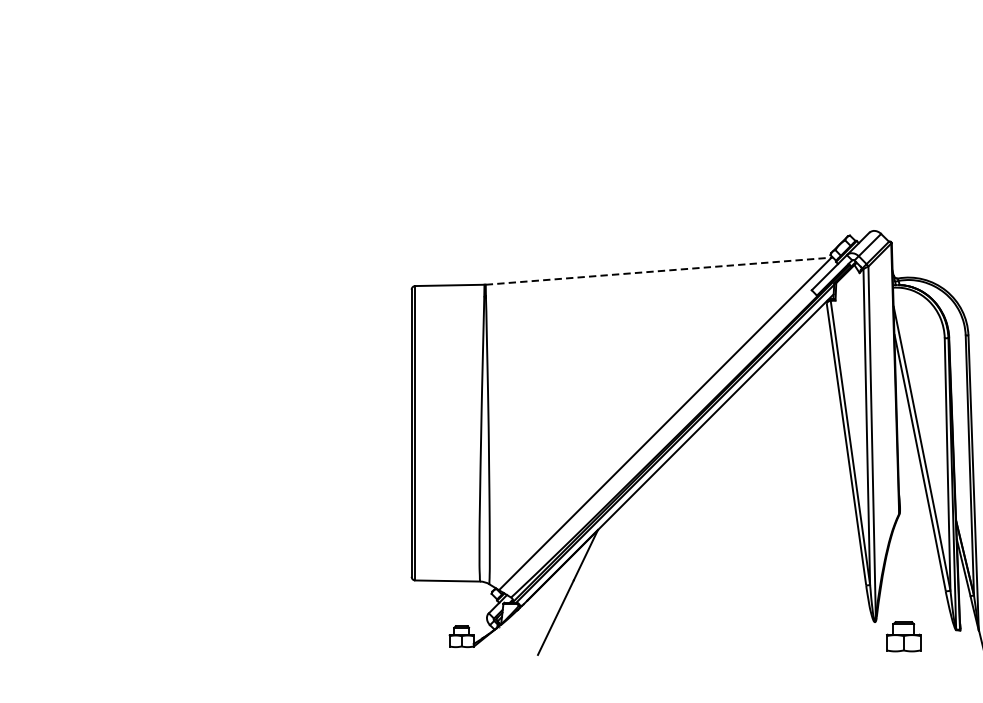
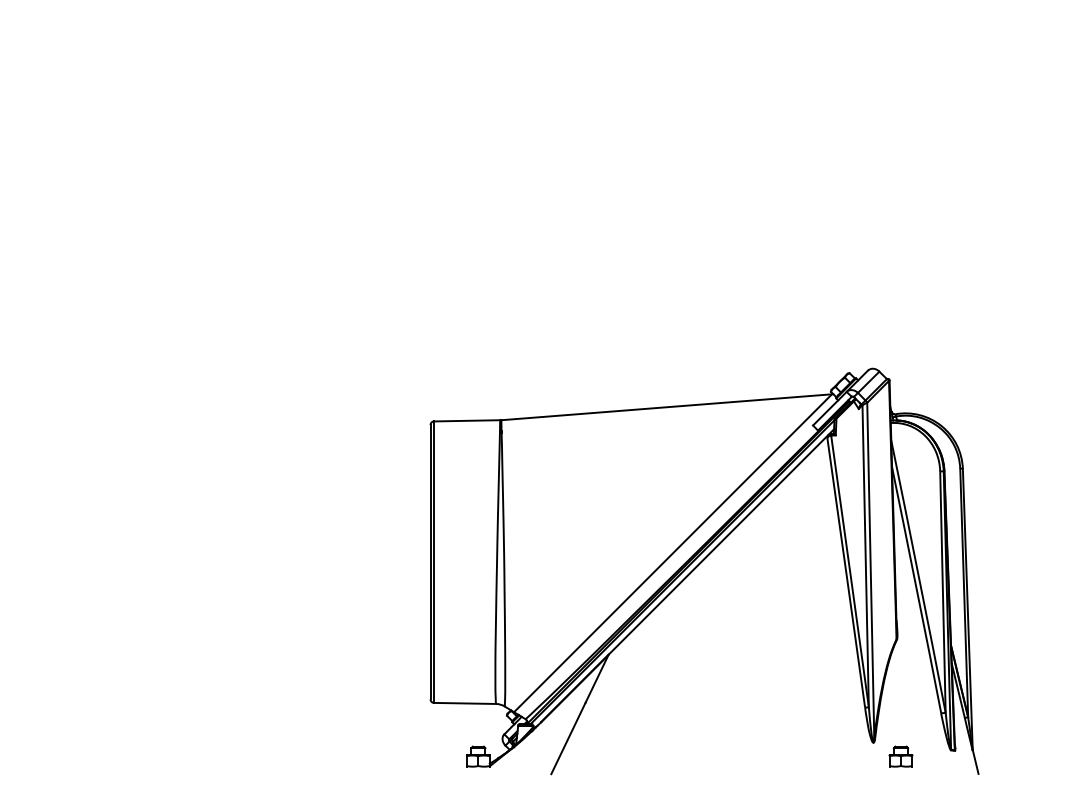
line: (659, 271) -> (667, 407), dashed -> solid
part: (903, 636) -> (900, 756), size x0.71

